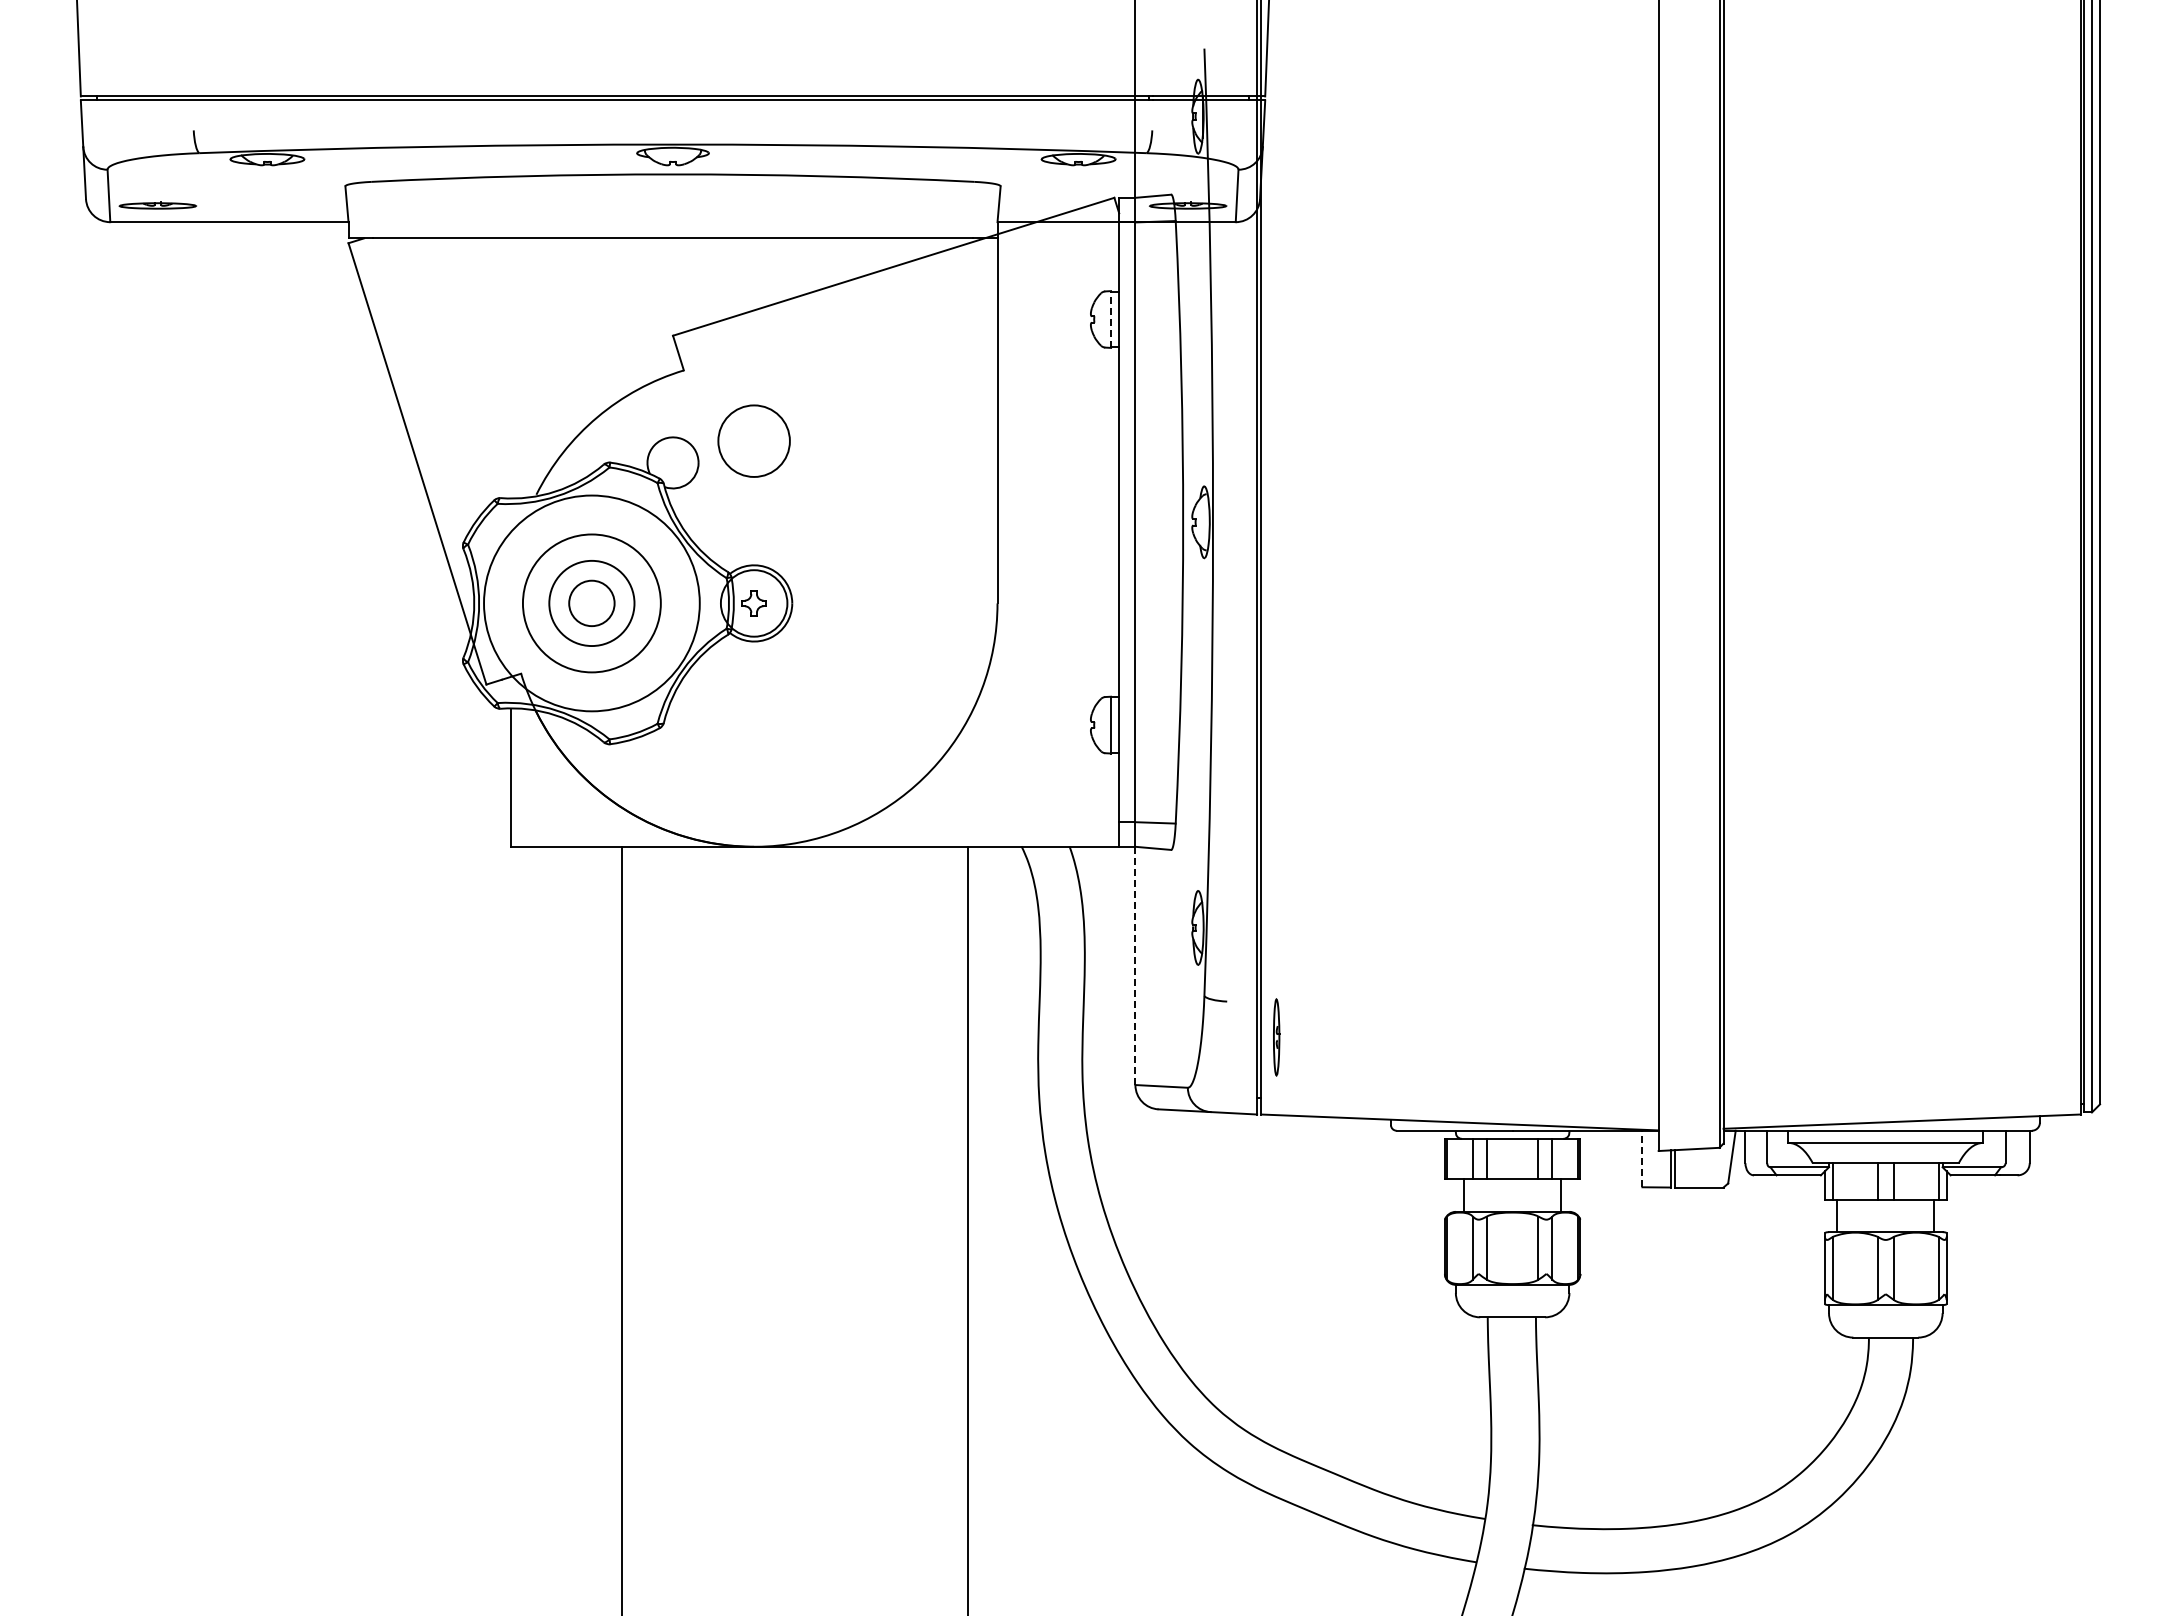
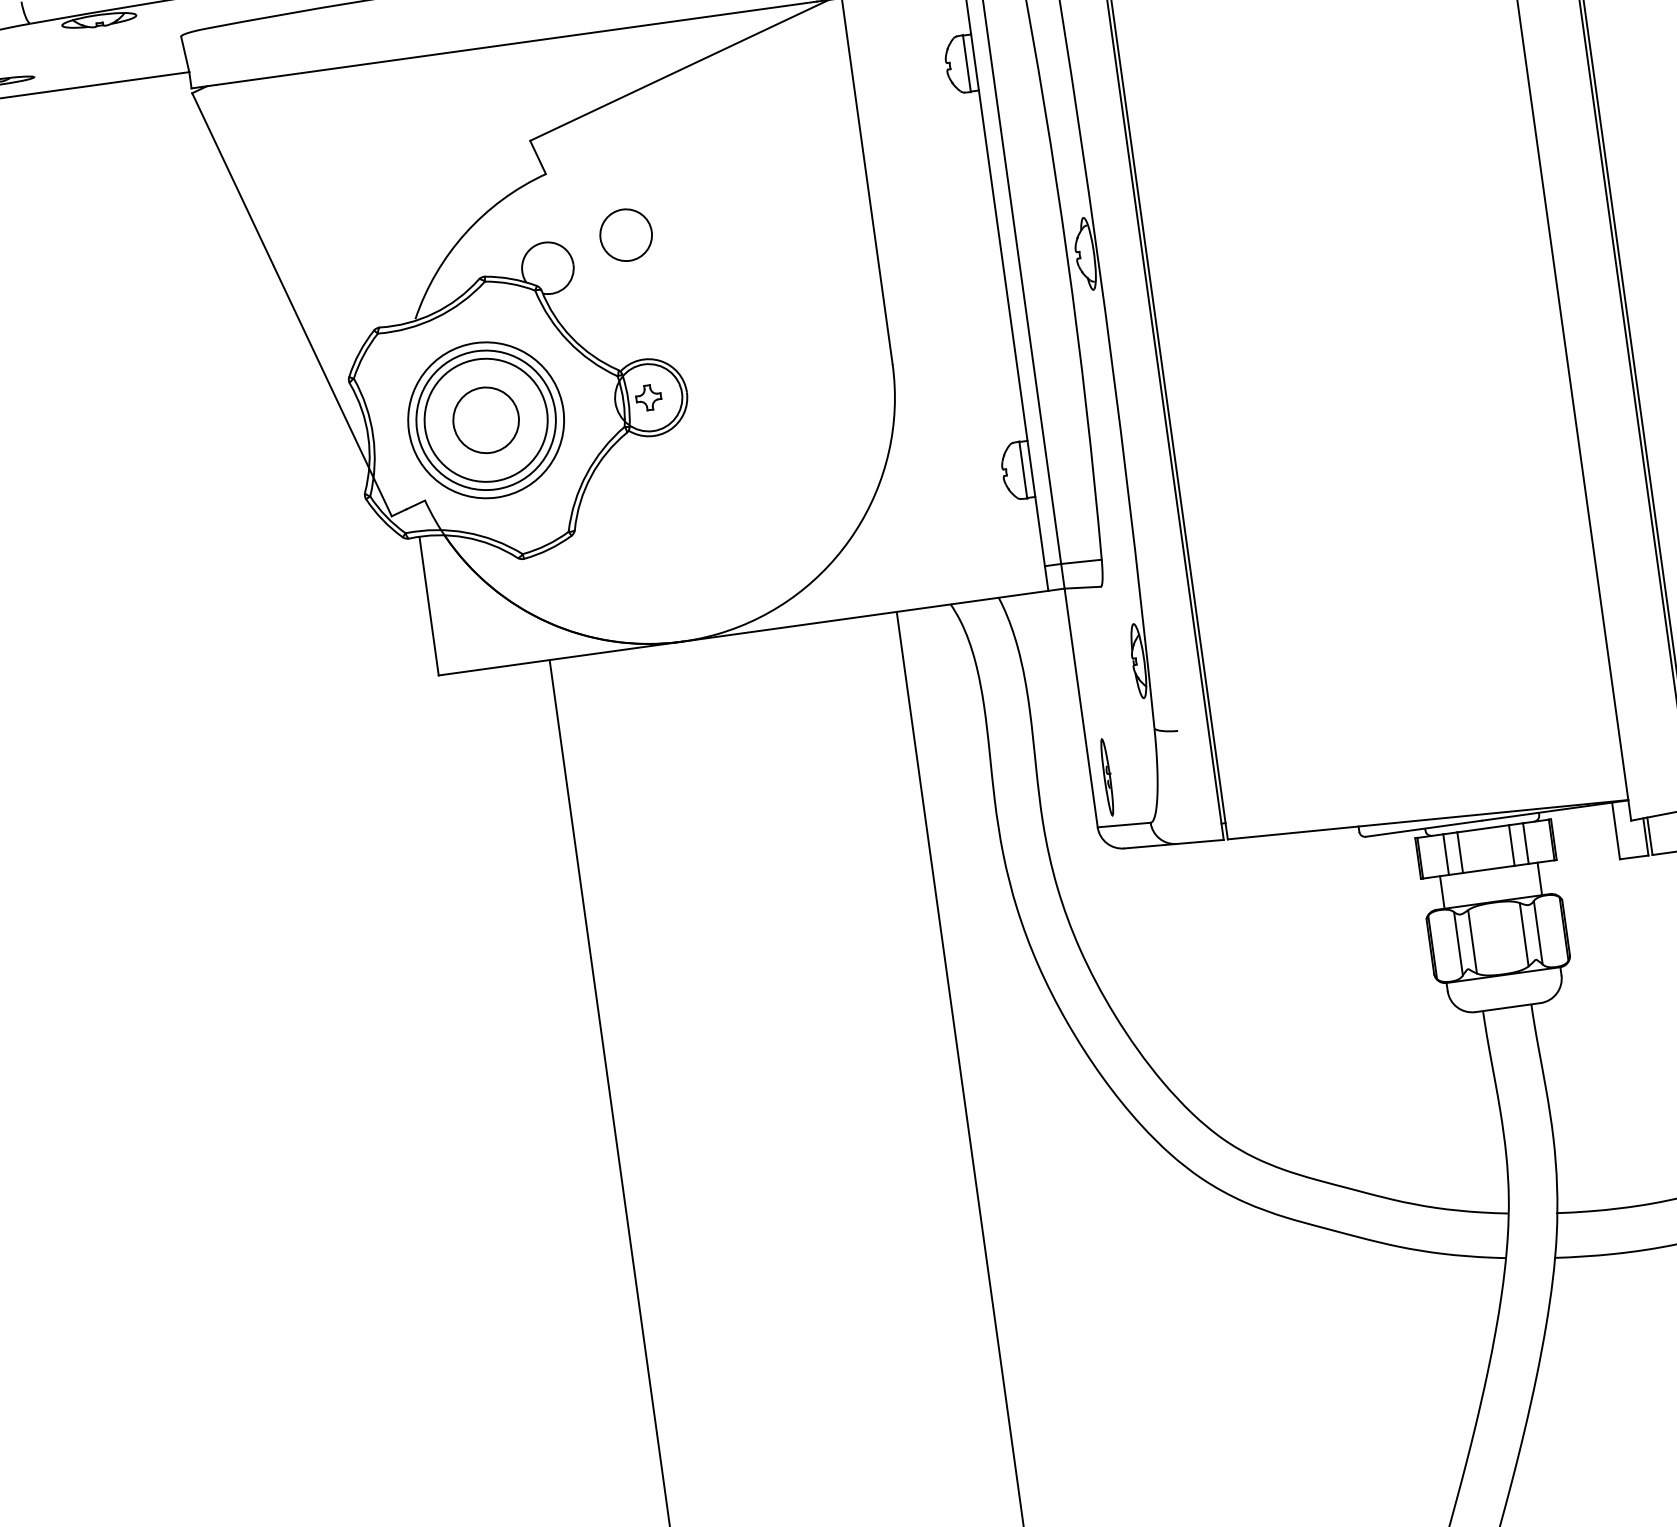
line: (1111, 319) -> (967, 63), dashed -> solid
circle: (753, 440) -> (625, 234), size x0.71
circle: (591, 603) -> (485, 420), size x0.71
circle: (591, 603) -> (485, 420), size x1.43
circle: (591, 603) -> (485, 420), size x1.43
line: (1135, 966) -> (1081, 708), dashed -> solid
part: (1276, 1037) -> (1107, 777), moved
line: (1642, 1158) -> (1616, 830), dashed -> solid

